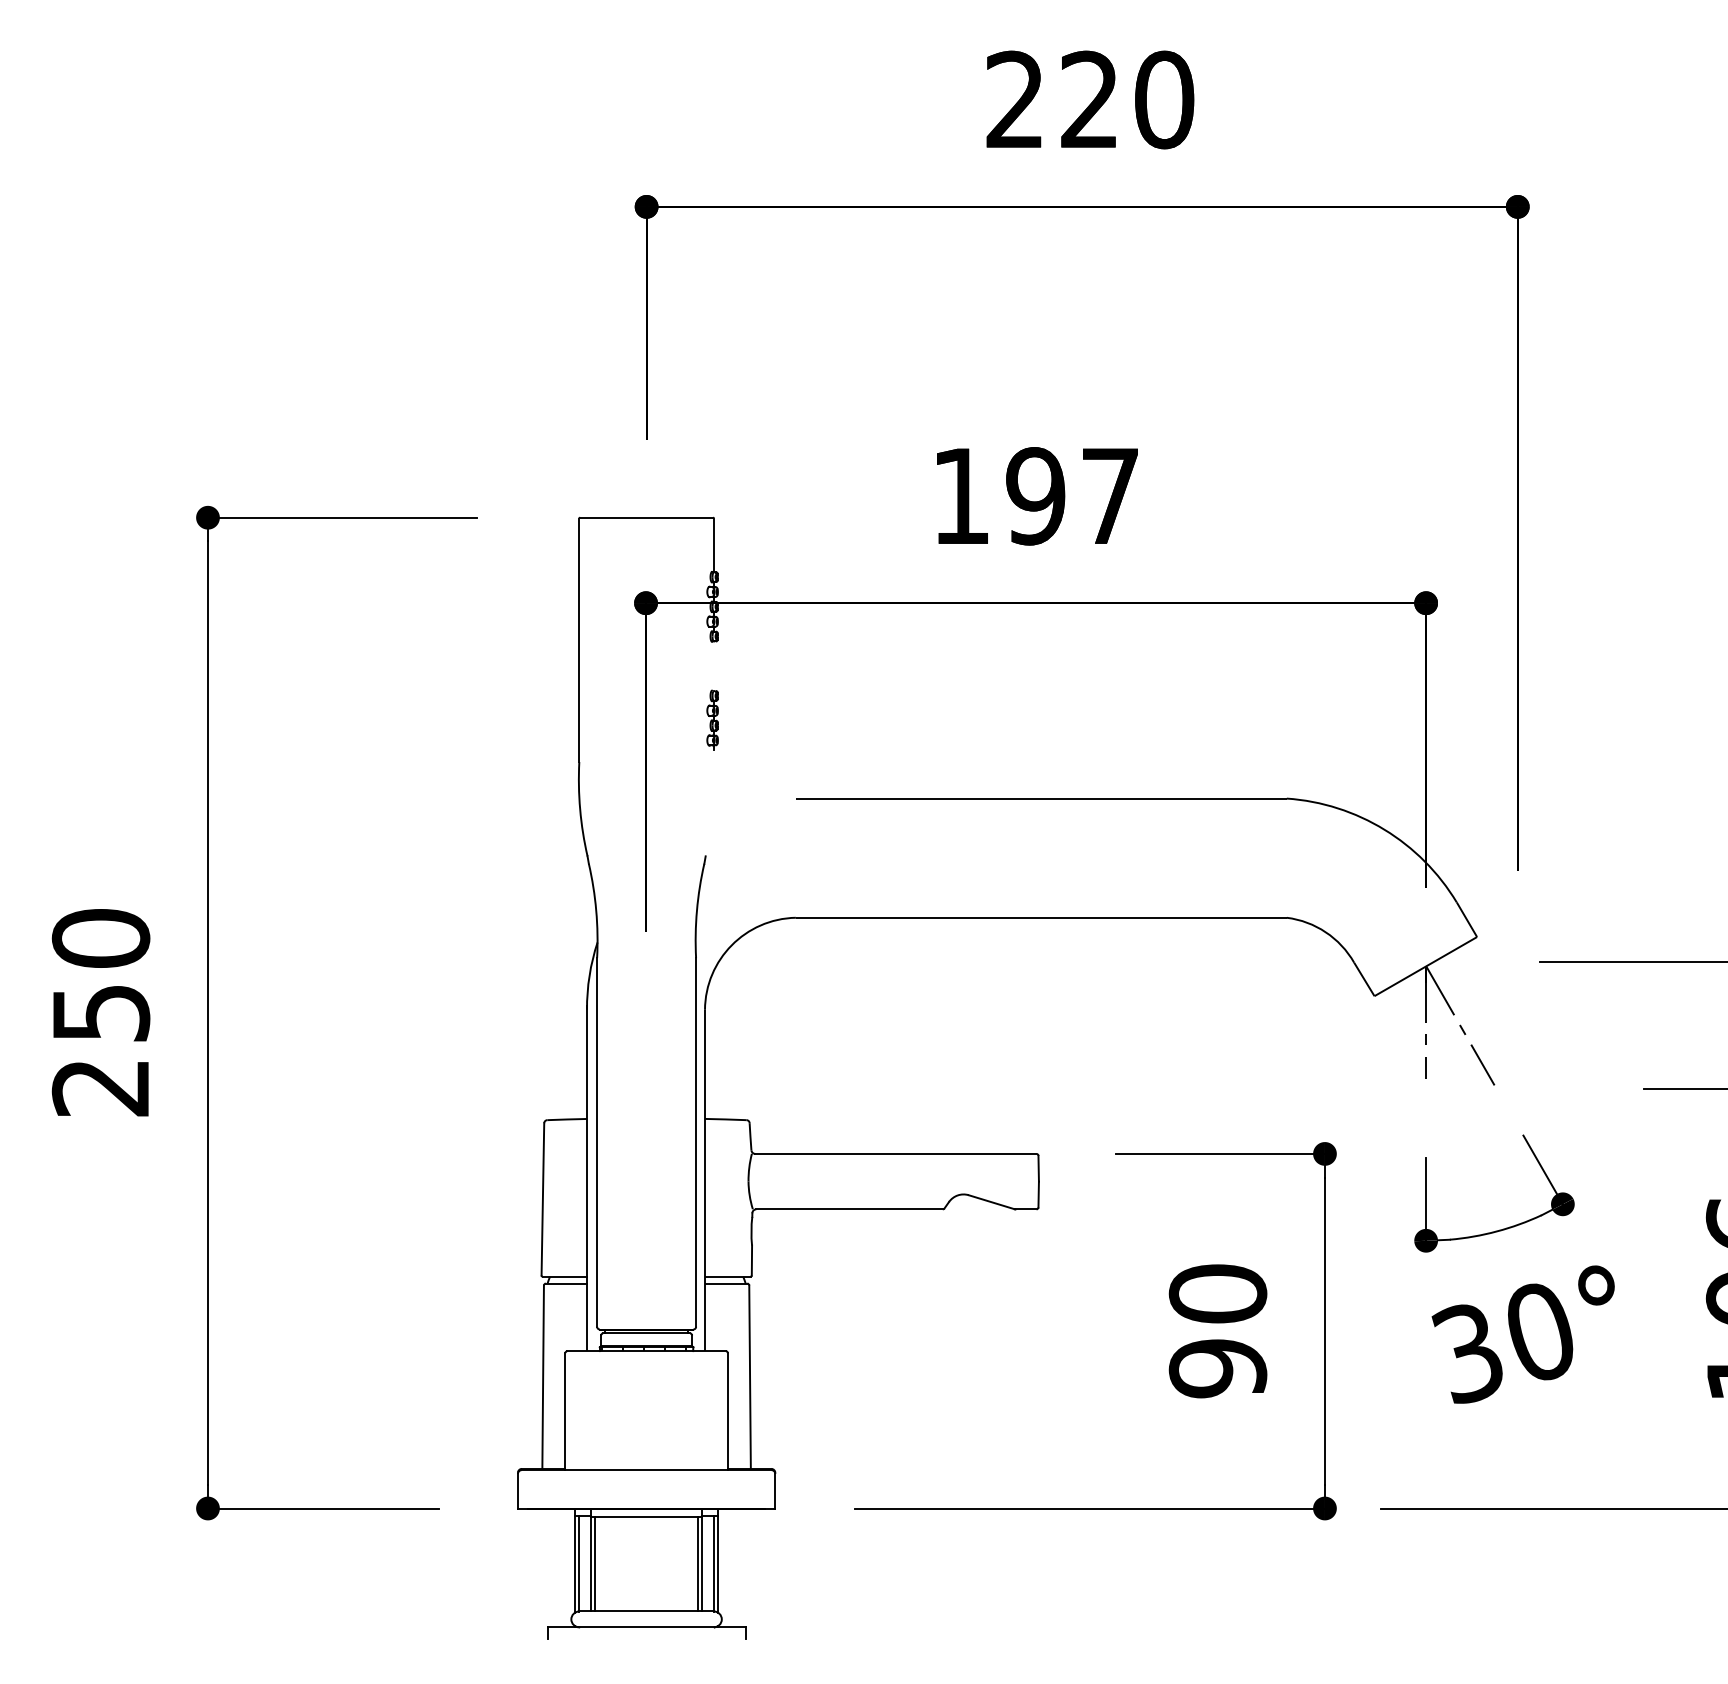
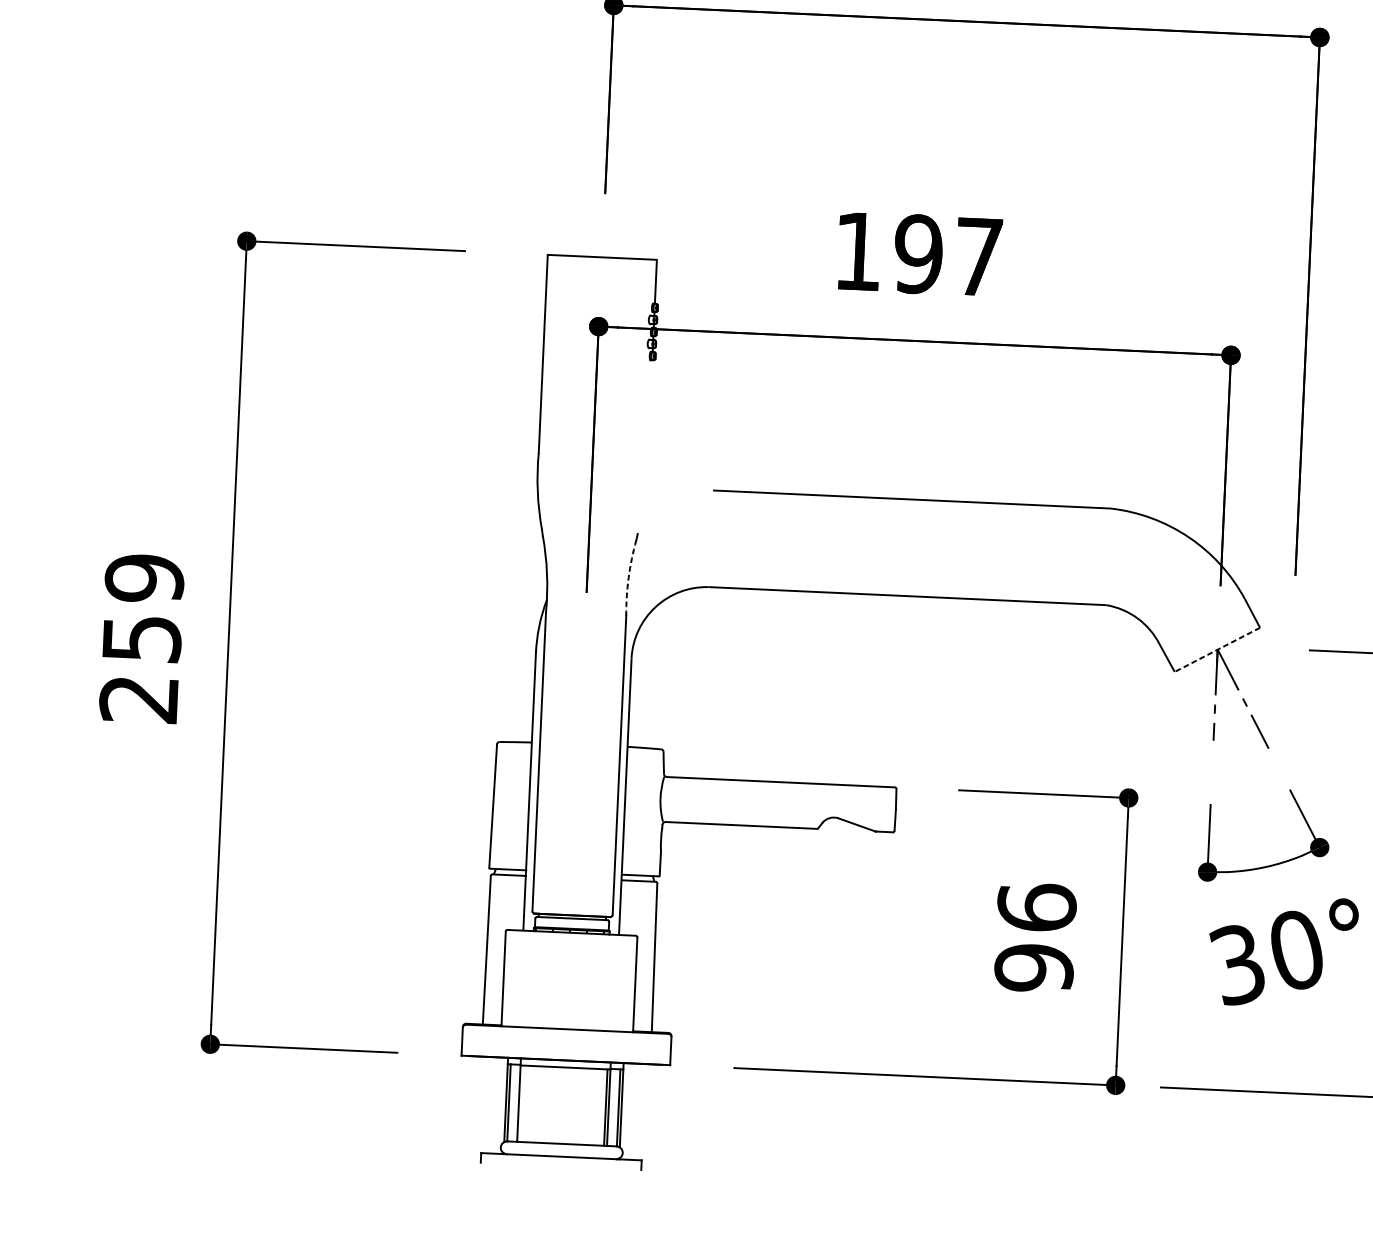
part: (712, 719) -> (648, 423), removed
arc: (696, 910) -> (628, 577), solid -> dashed
text: (101, 938) -> (144, 578), 250 -> 259
line: (1425, 966) -> (1217, 649), solid -> dashed
text: (1217, 1293) -> (1036, 907), 90 -> 96
line: (594, 1564) -> (521, 1103), removed

